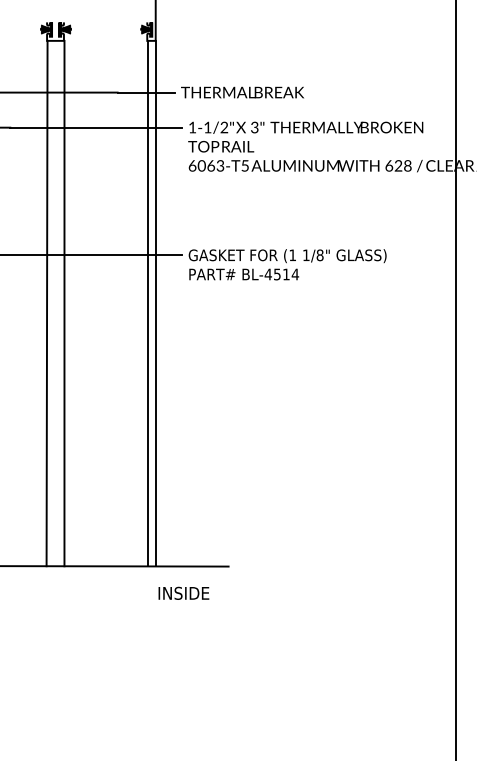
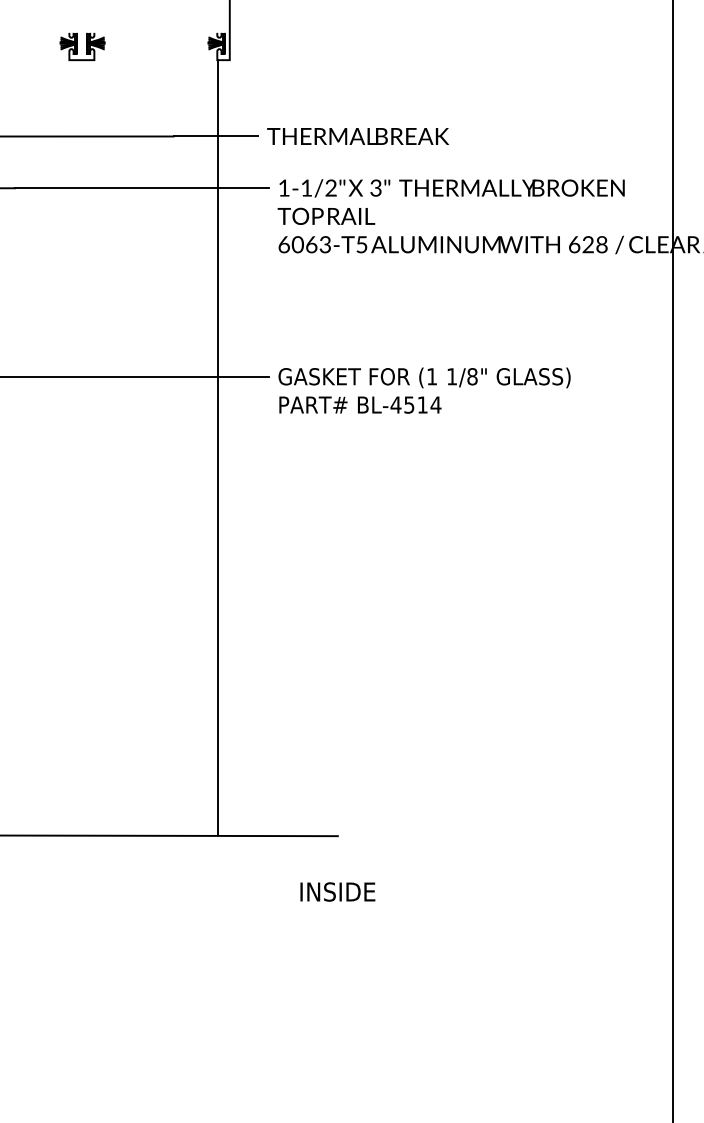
line: (46, 303) -> (68, 447), removed
line: (64, 303) -> (95, 447), removed
line: (156, 303) -> (230, 447), removed
text: (183, 592) -> (337, 890), moved

